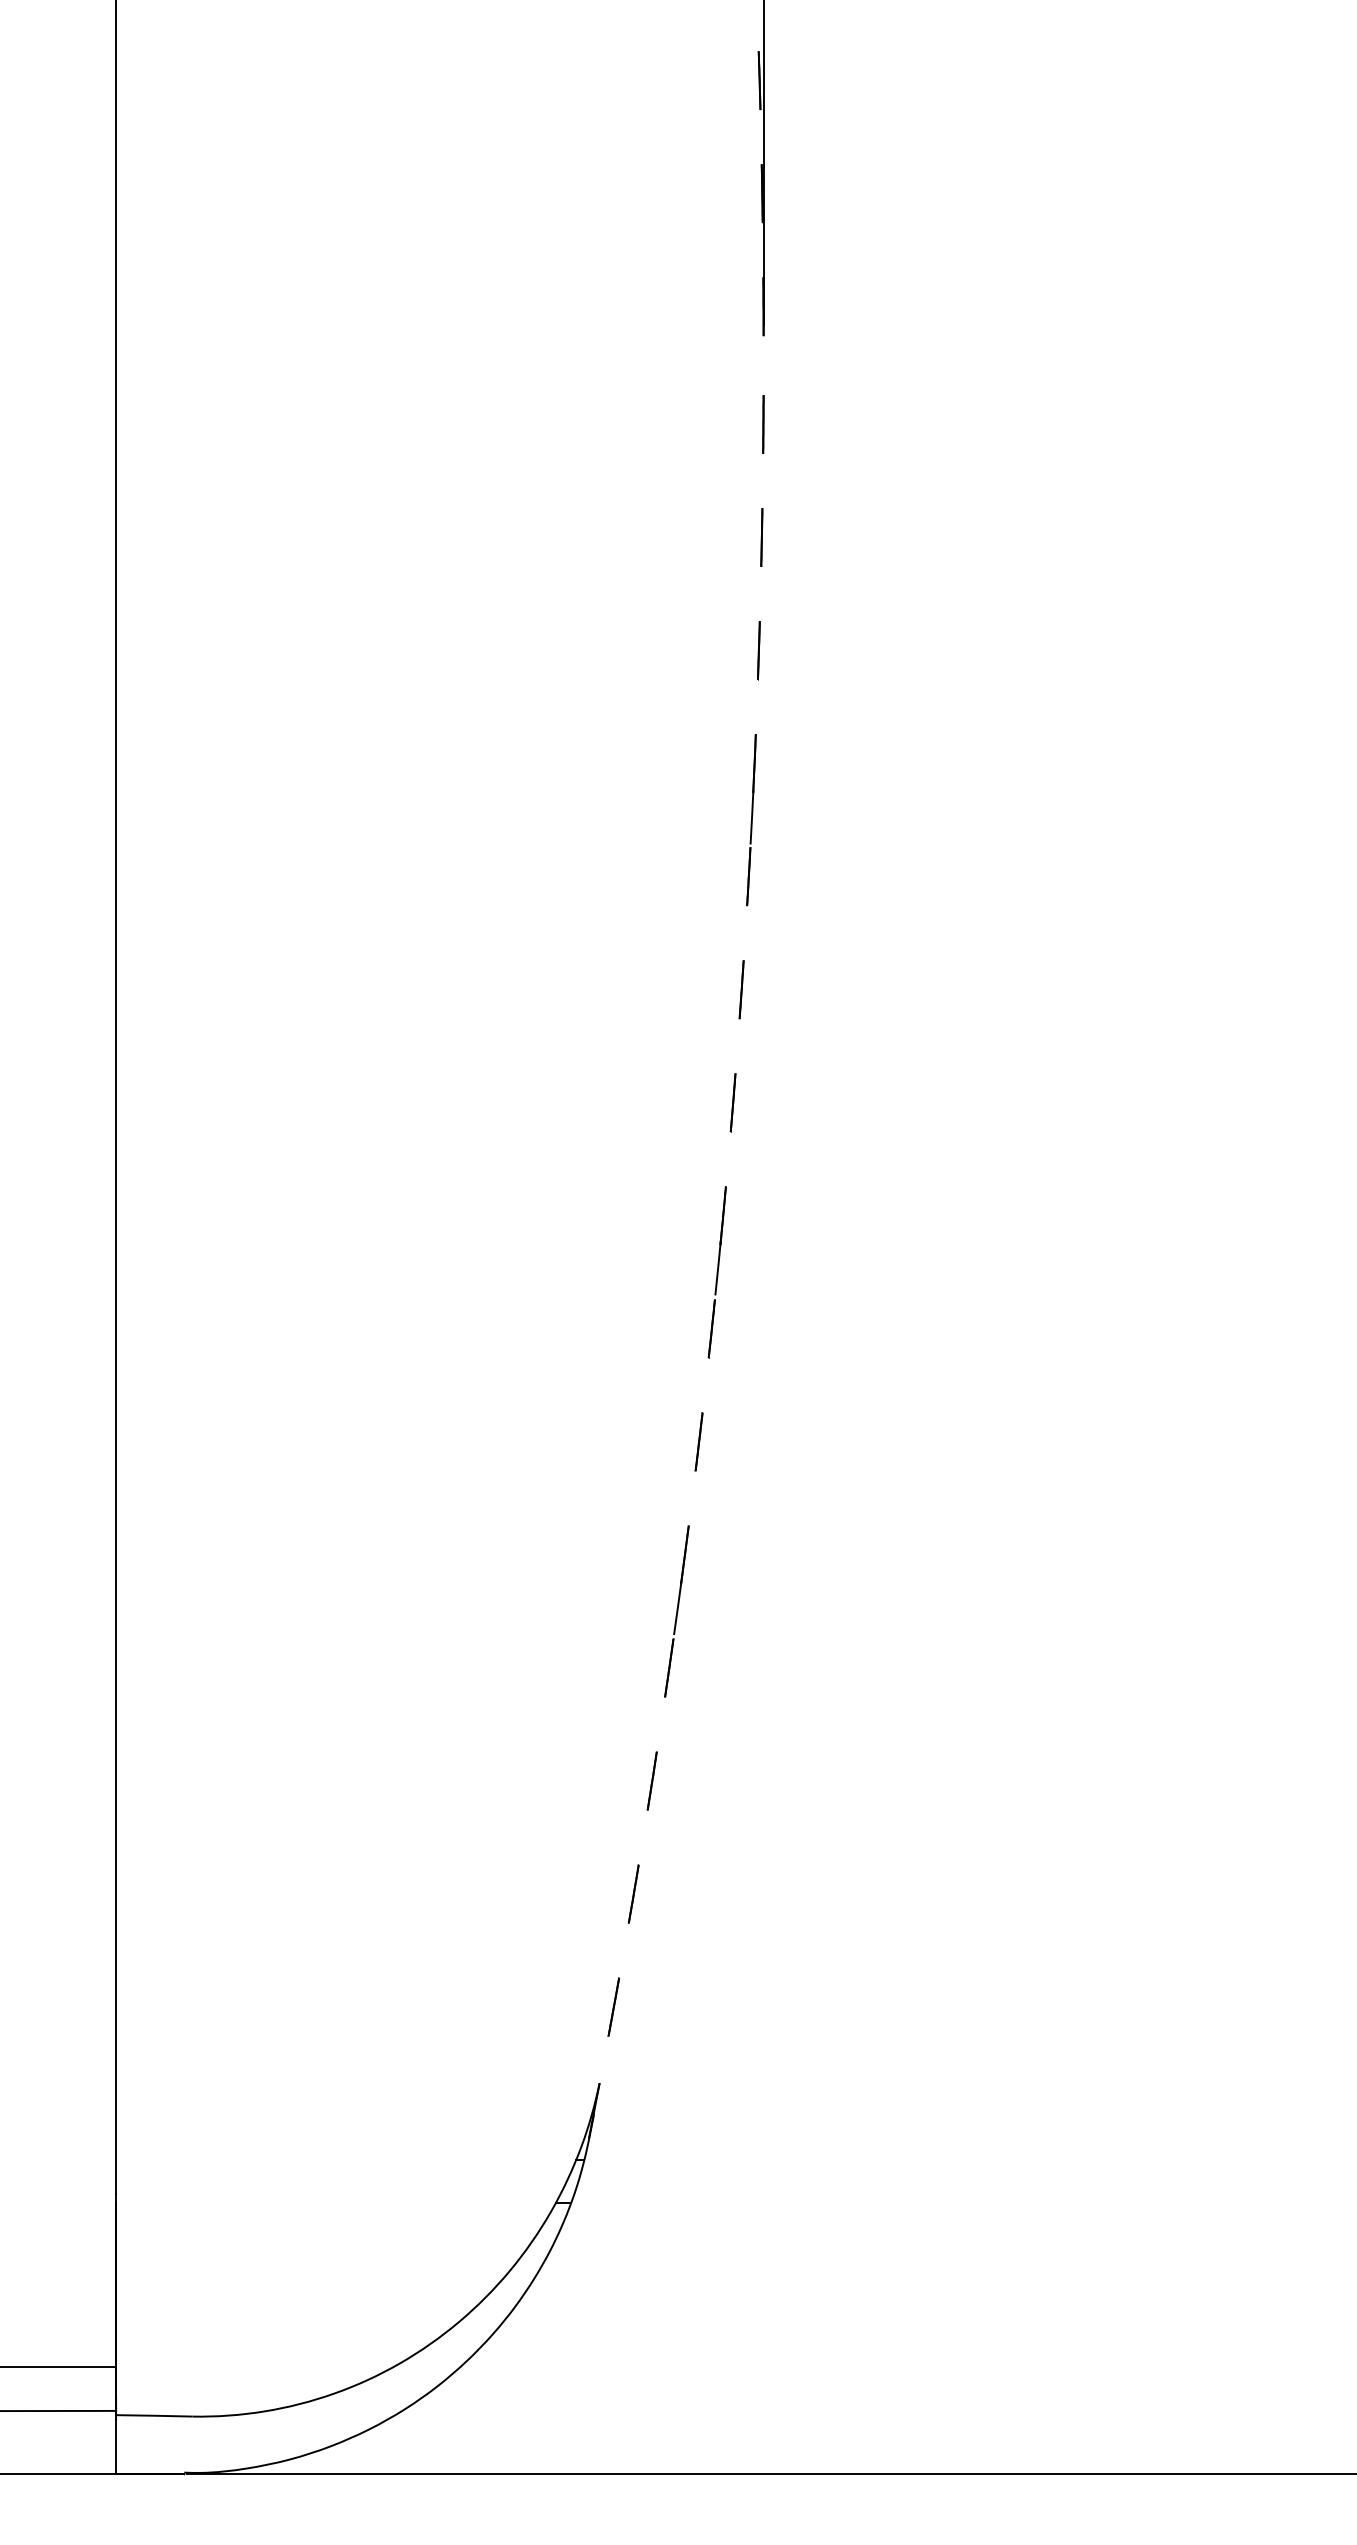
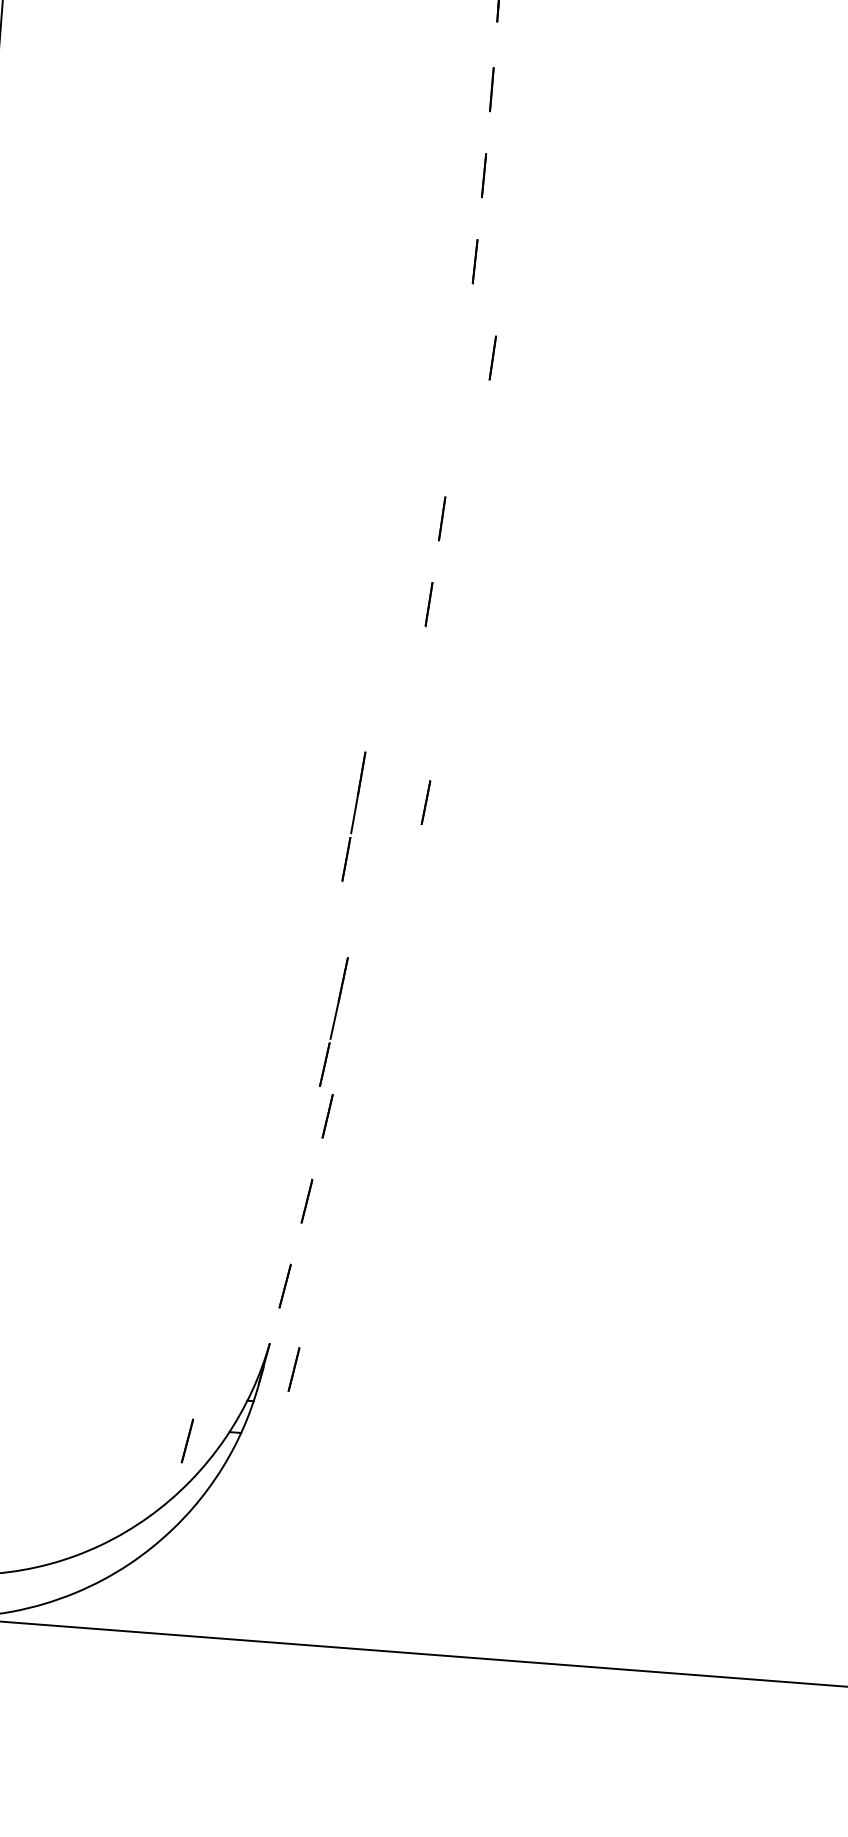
line: (791, 774) -> (492, 357), added
line: (751, 820) -> (459, 390), removed
line: (716, 1272) -> (353, 816), moved
line: (698, 1441) -> (425, 802), moved
line: (676, 1611) -> (333, 1022), moved
line: (633, 2114) -> (293, 1369), added
line: (501, 2218) -> (187, 1440), added

